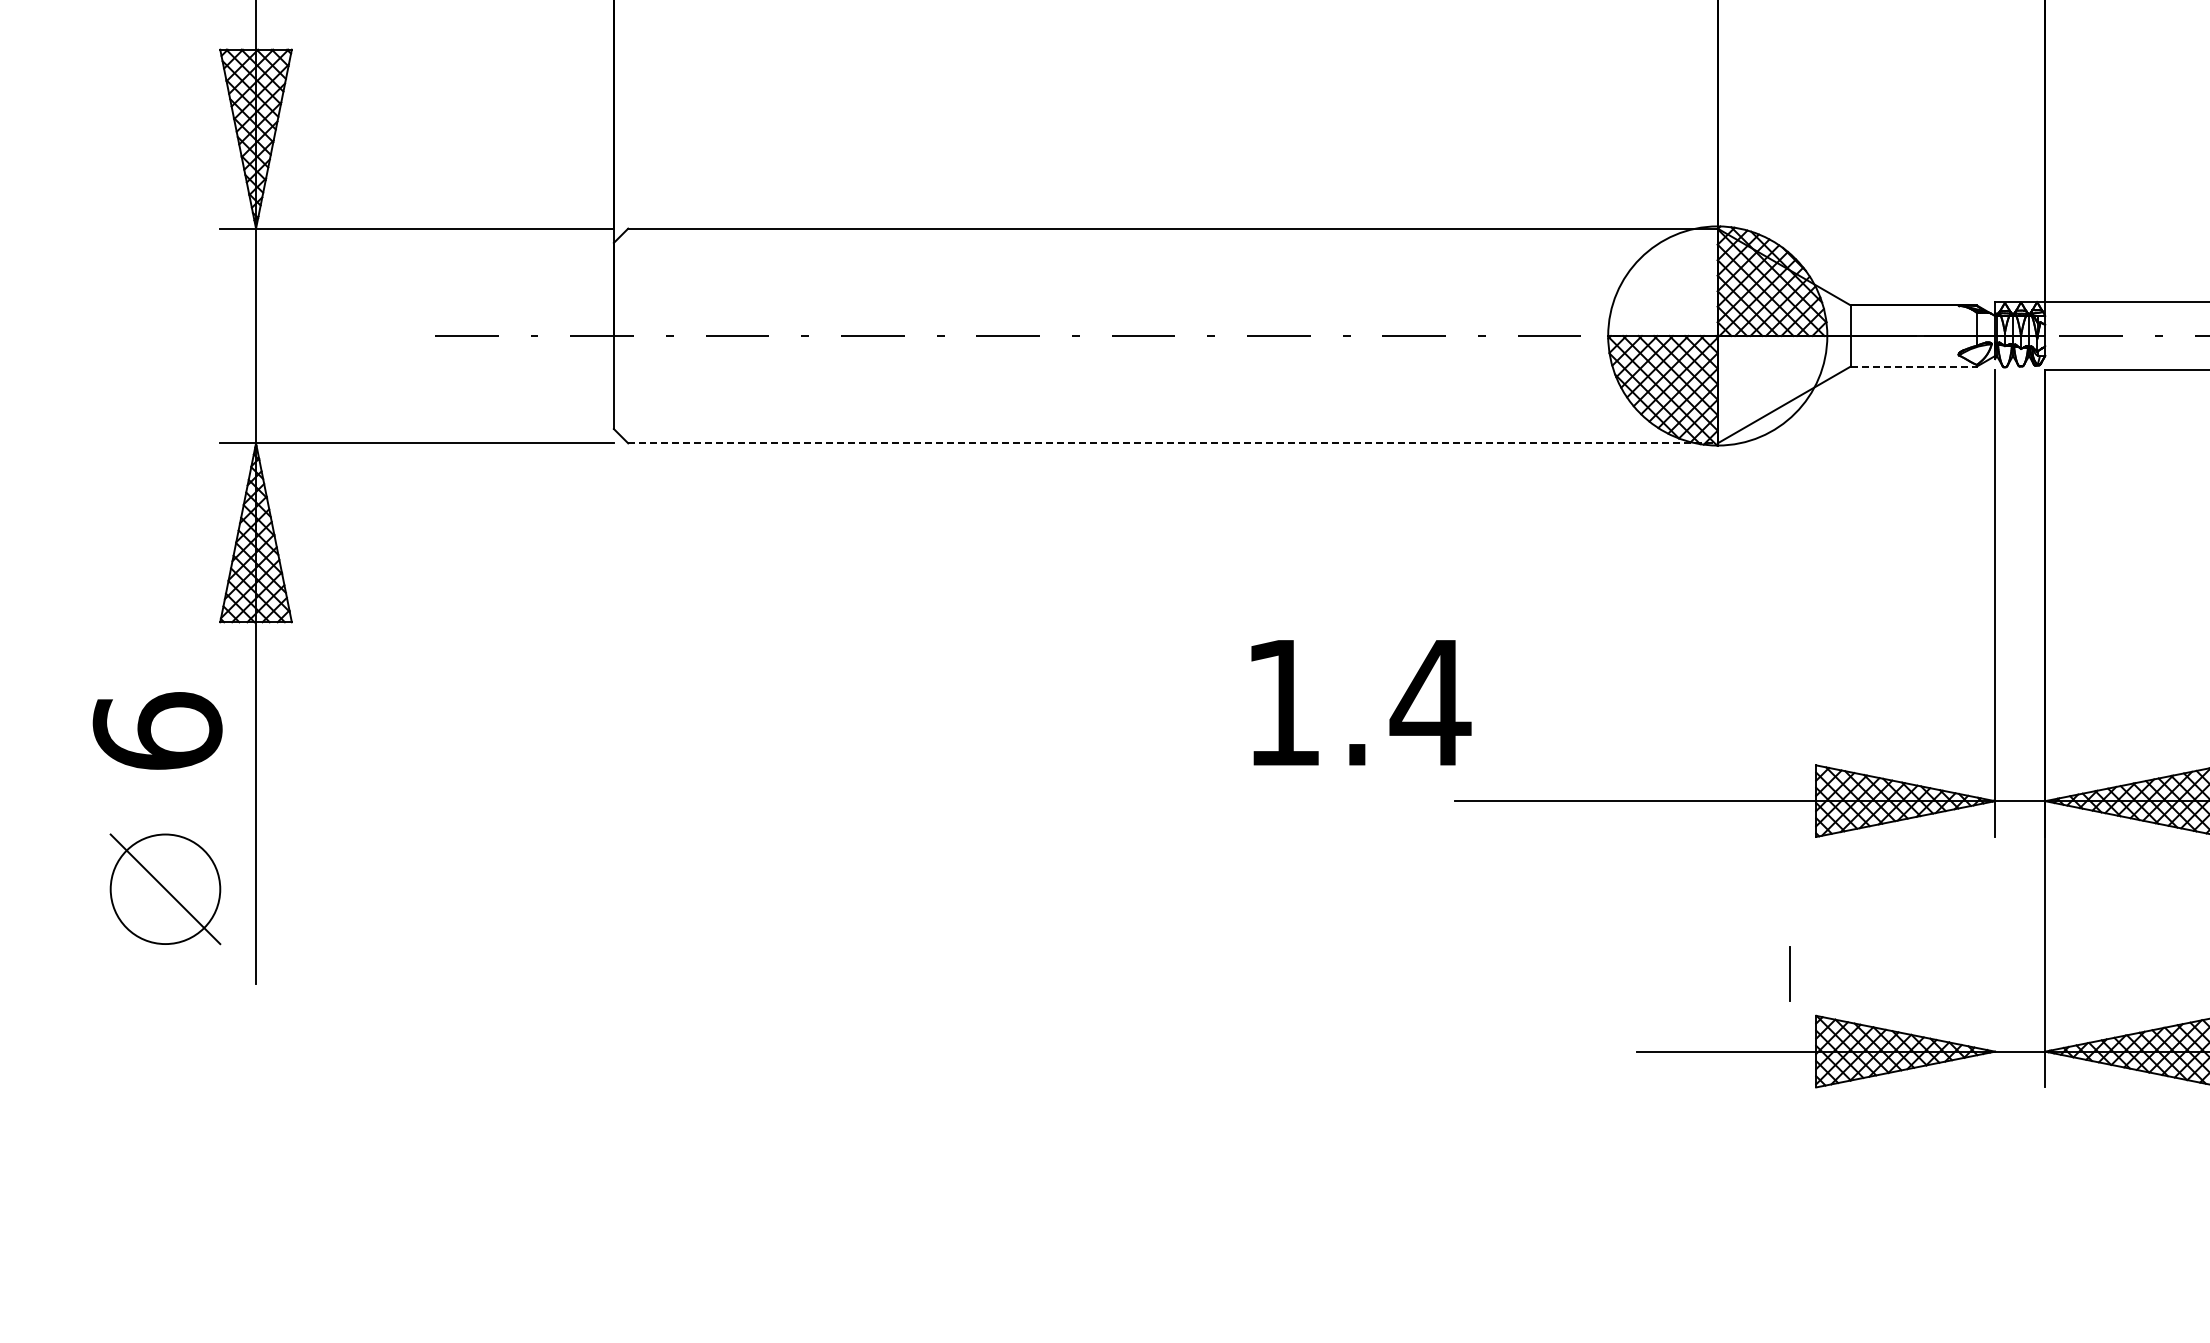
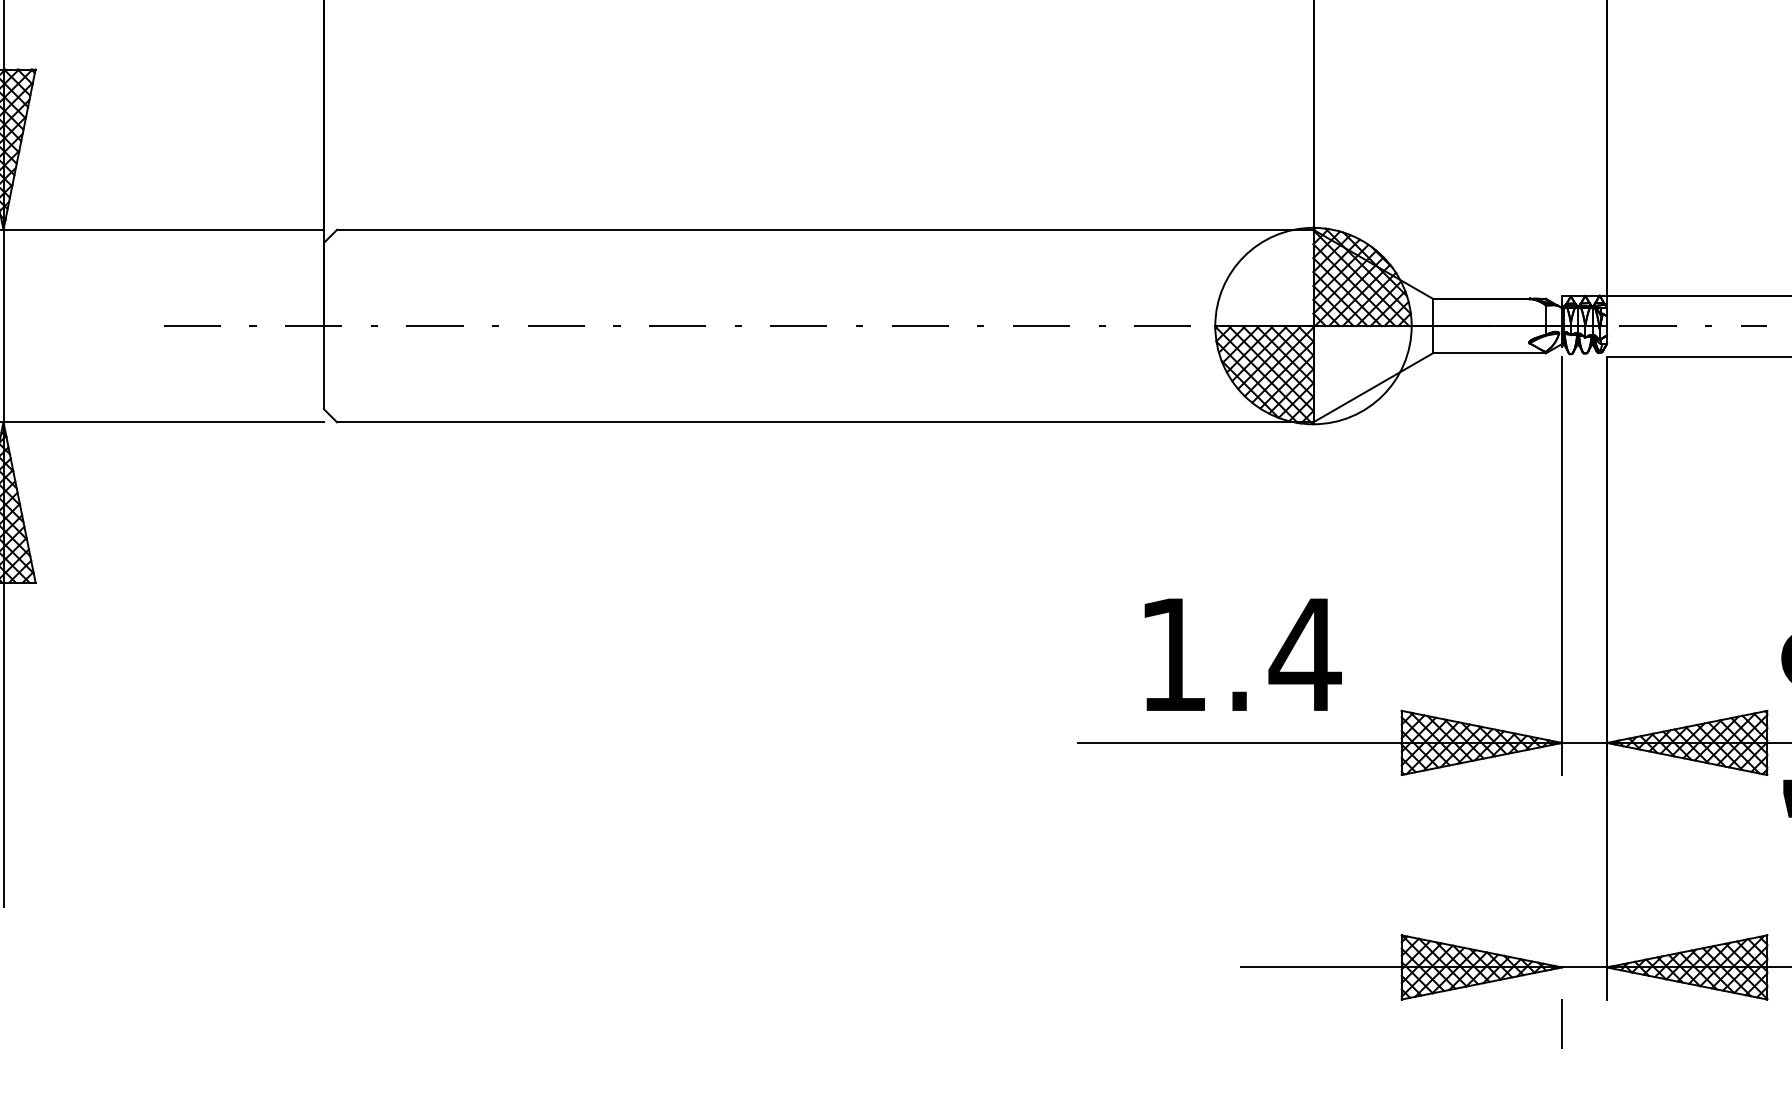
line: (1914, 366) -> (1489, 353), dashed -> solid
line: (1172, 443) -> (824, 422), dashed -> solid
text: (1361, 702) -> (1243, 654), moved
line: (1789, 973) -> (1561, 1022), moved

